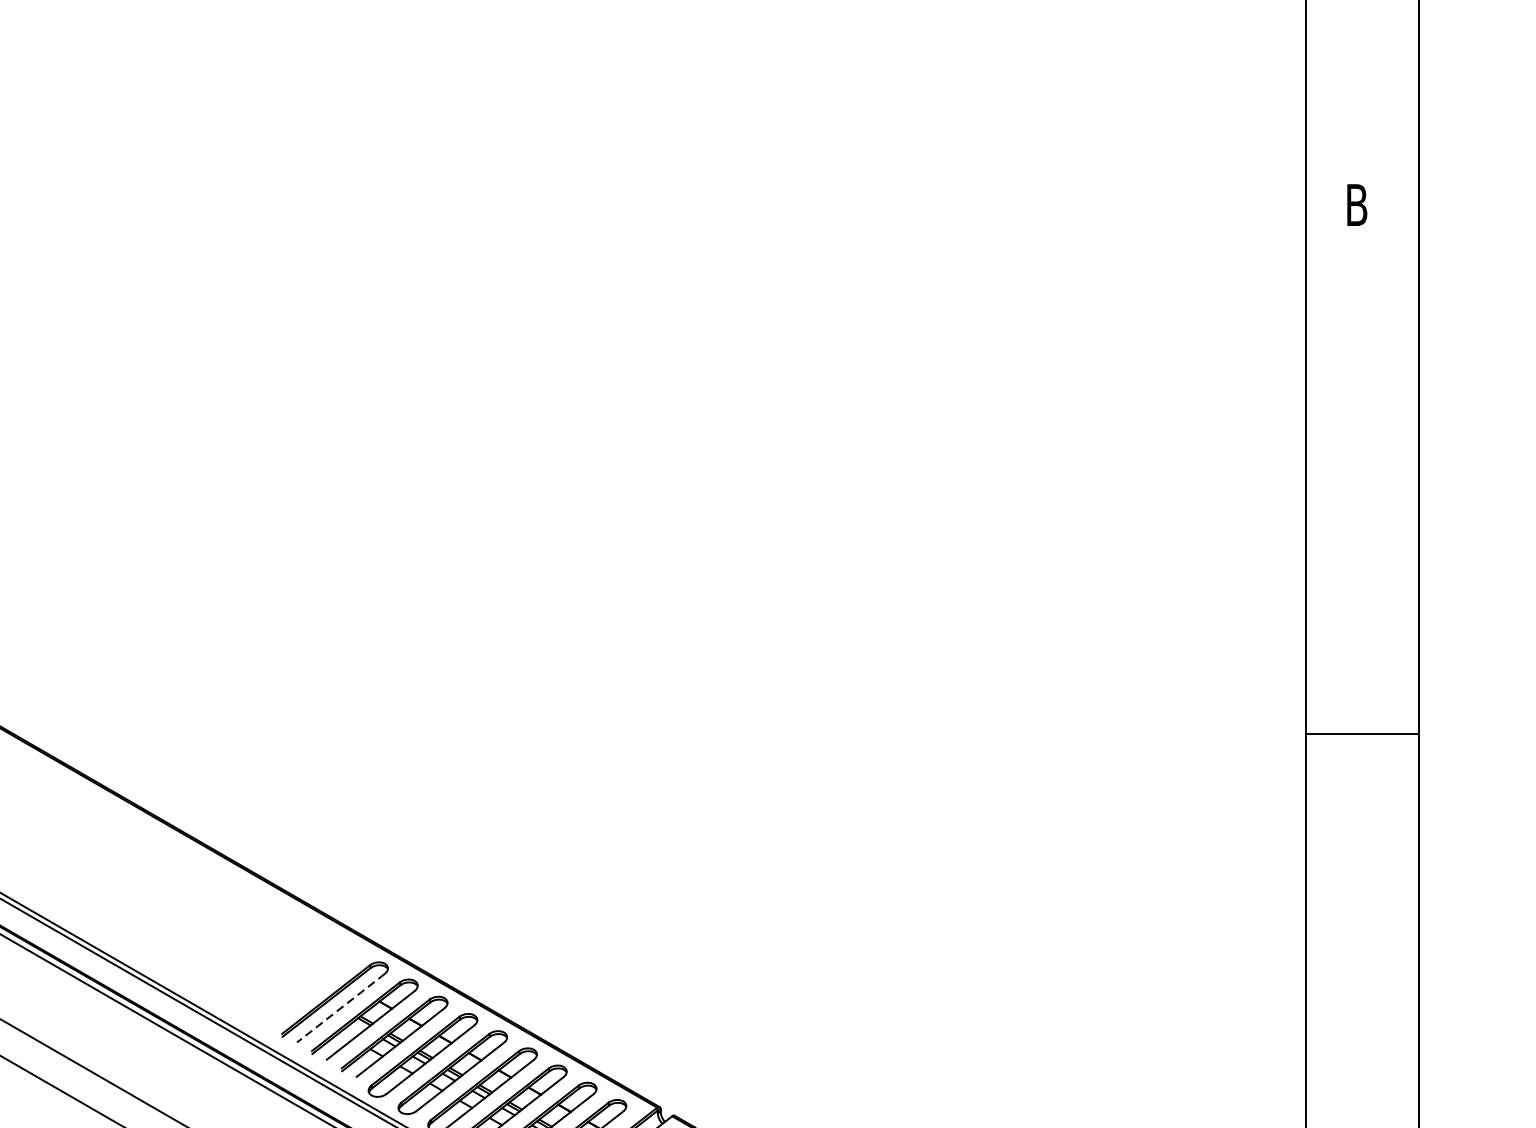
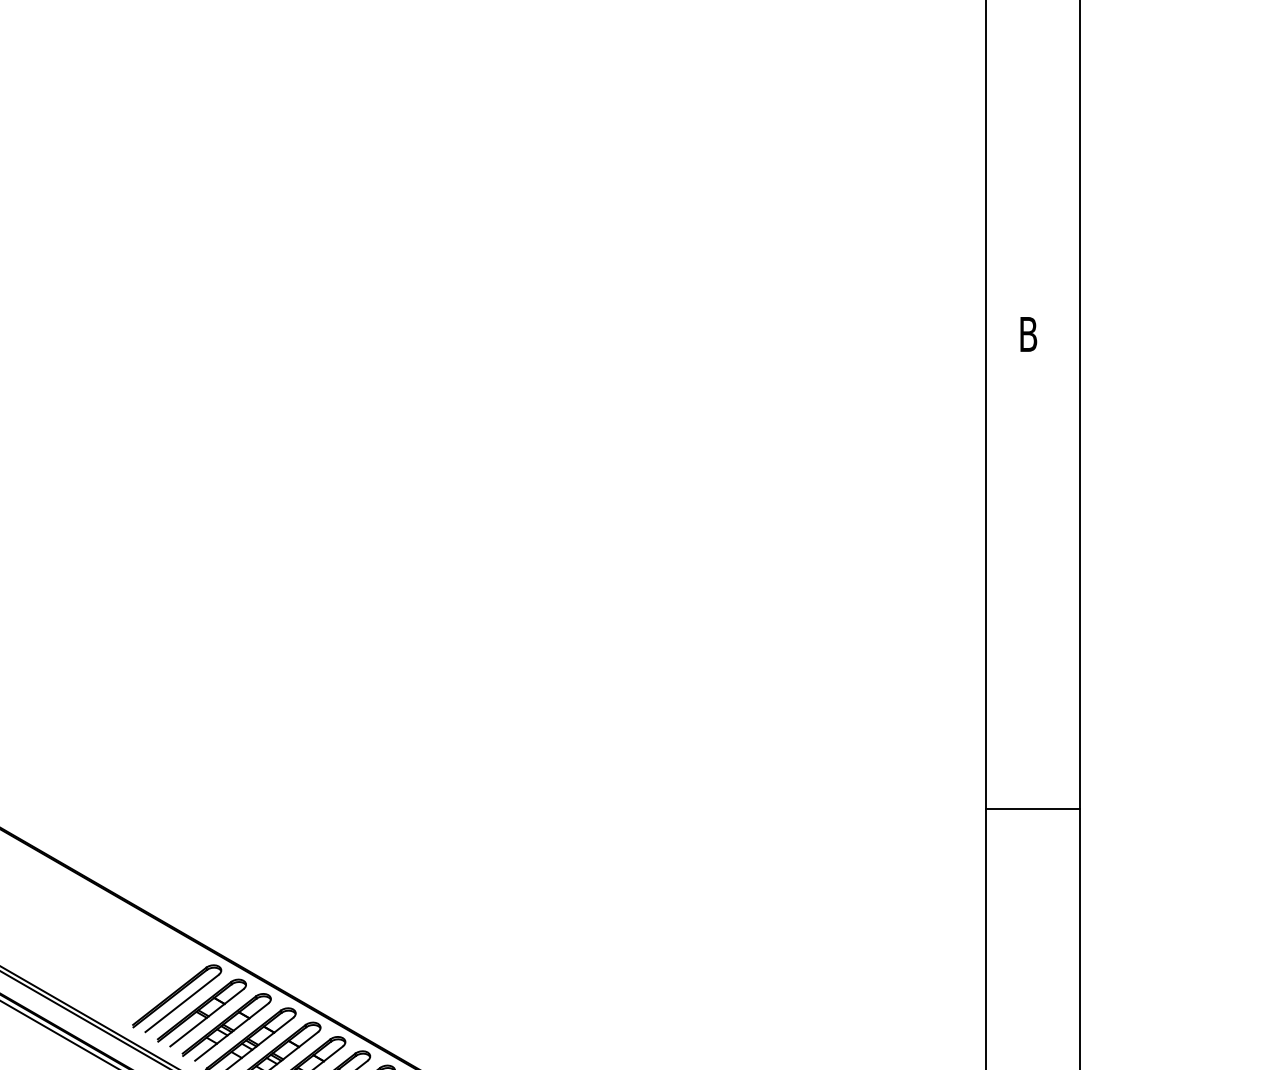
line: (1362, 734) -> (1033, 809), moved
line: (341, 1008) -> (182, 1003), dashed -> solid

